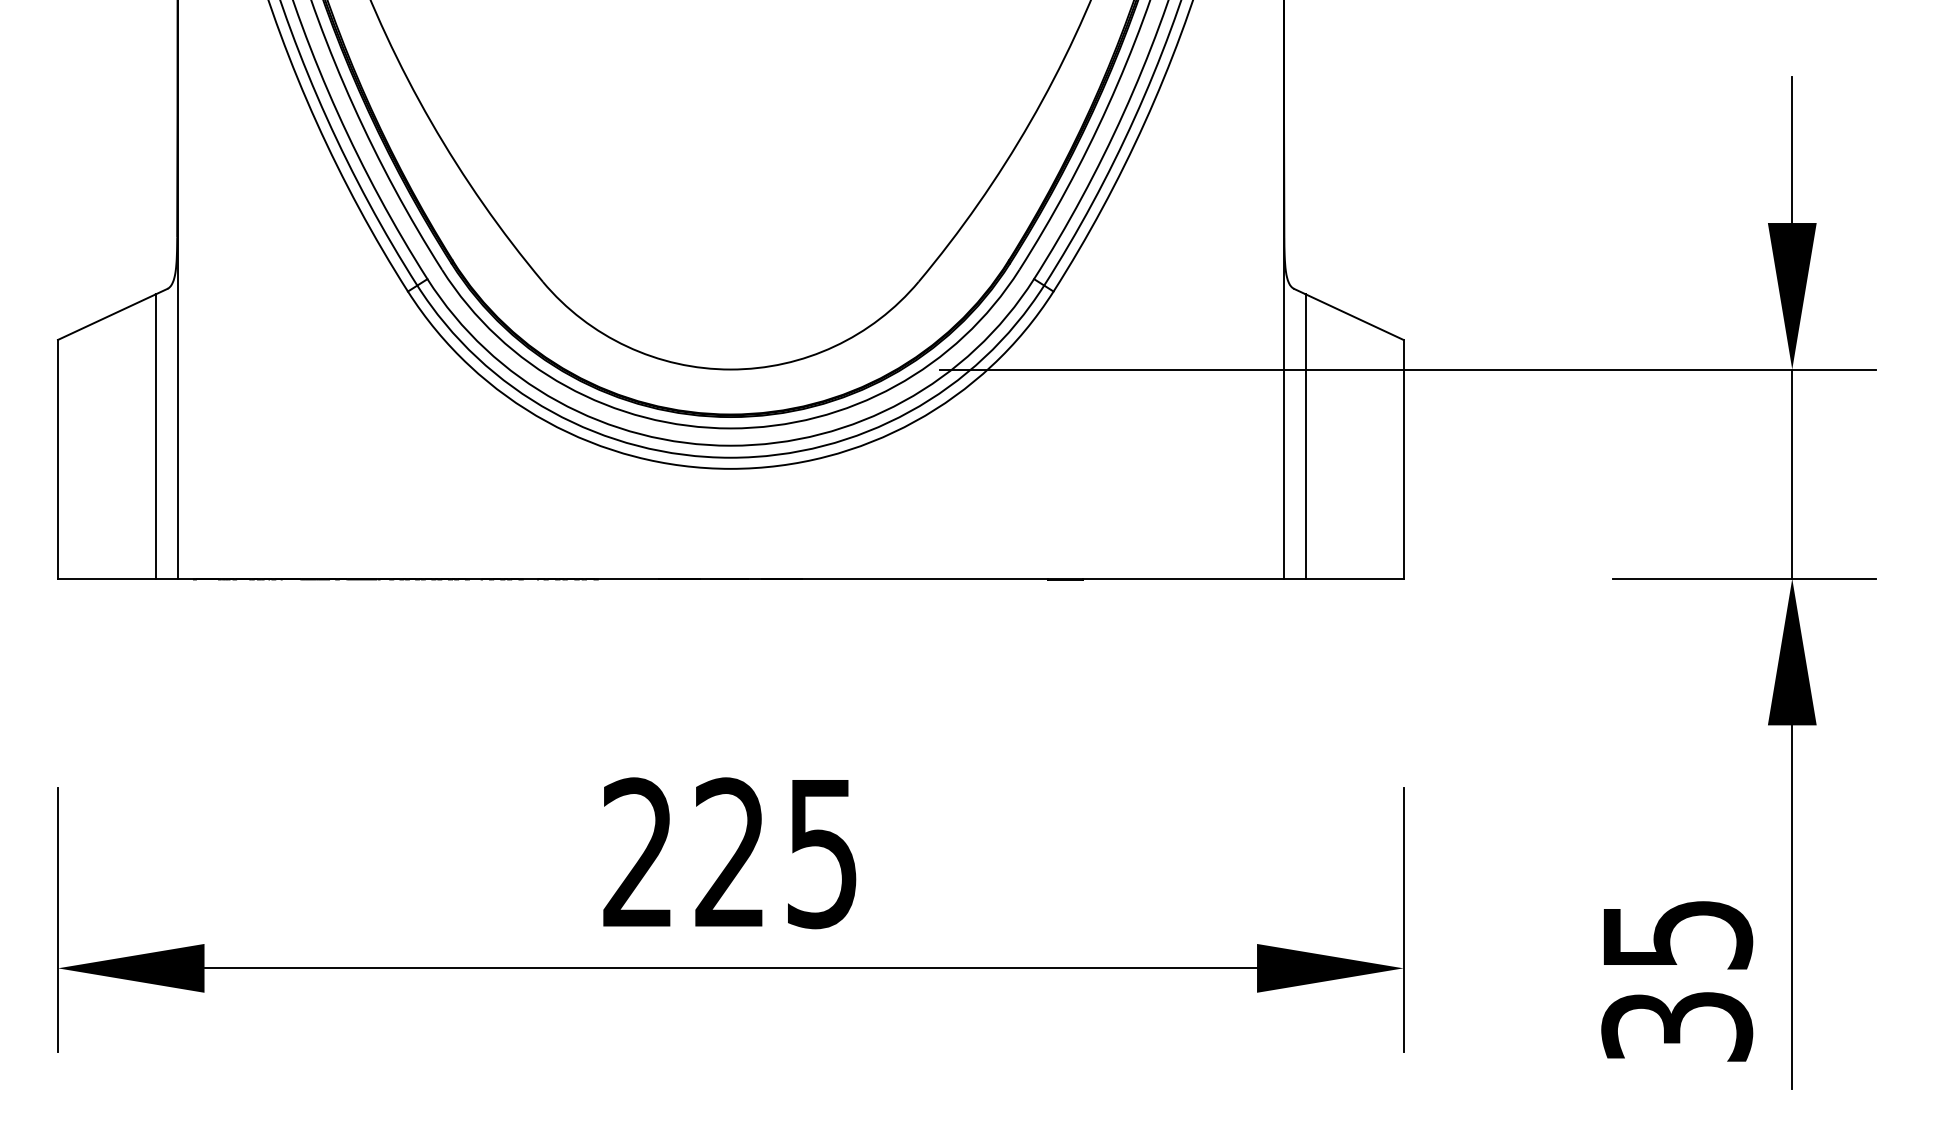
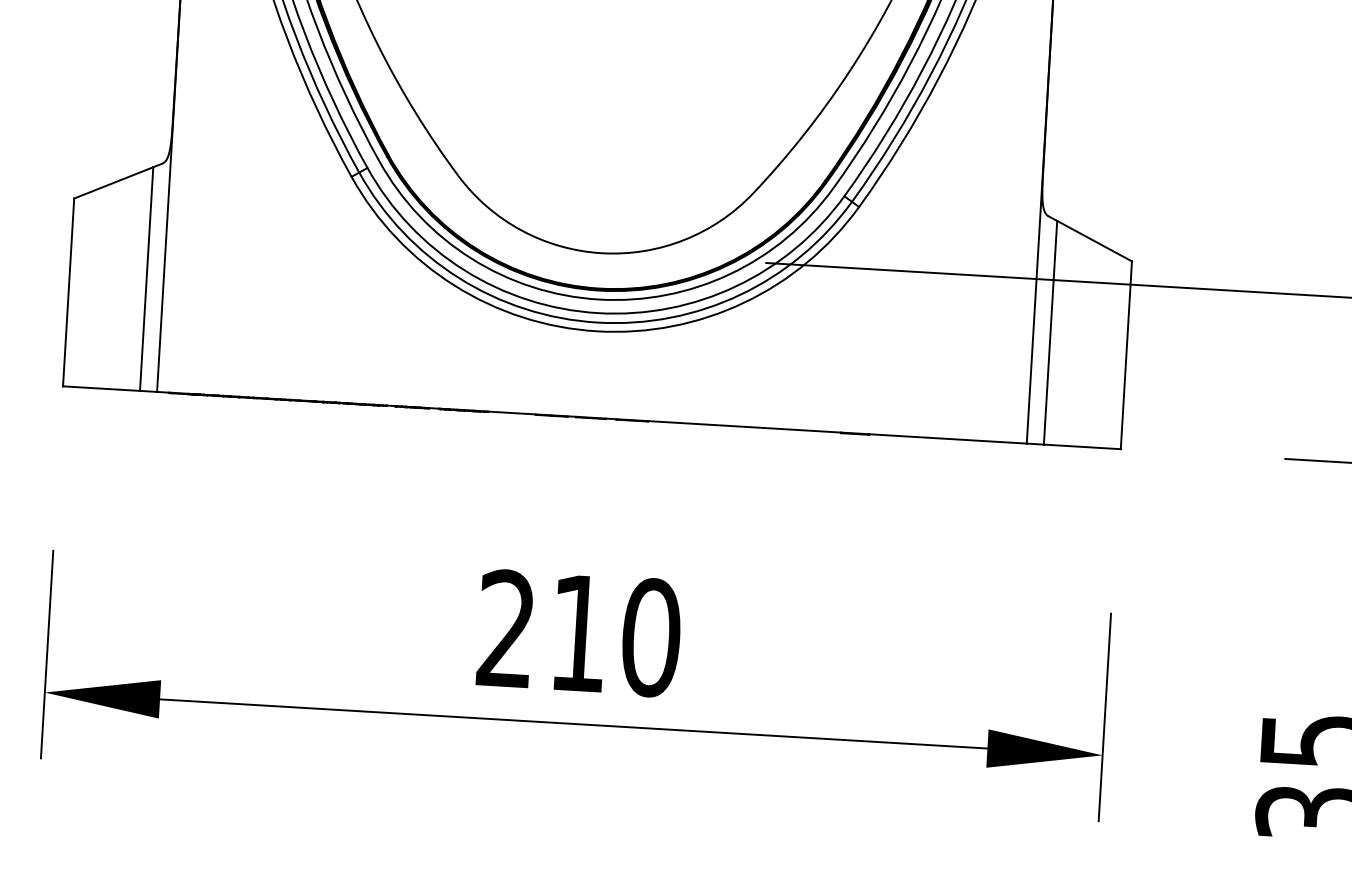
text: (777, 853) -> (615, 635), 225 -> 210

